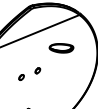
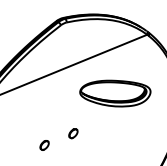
part: (61, 48) -> (115, 94), size x1.67

